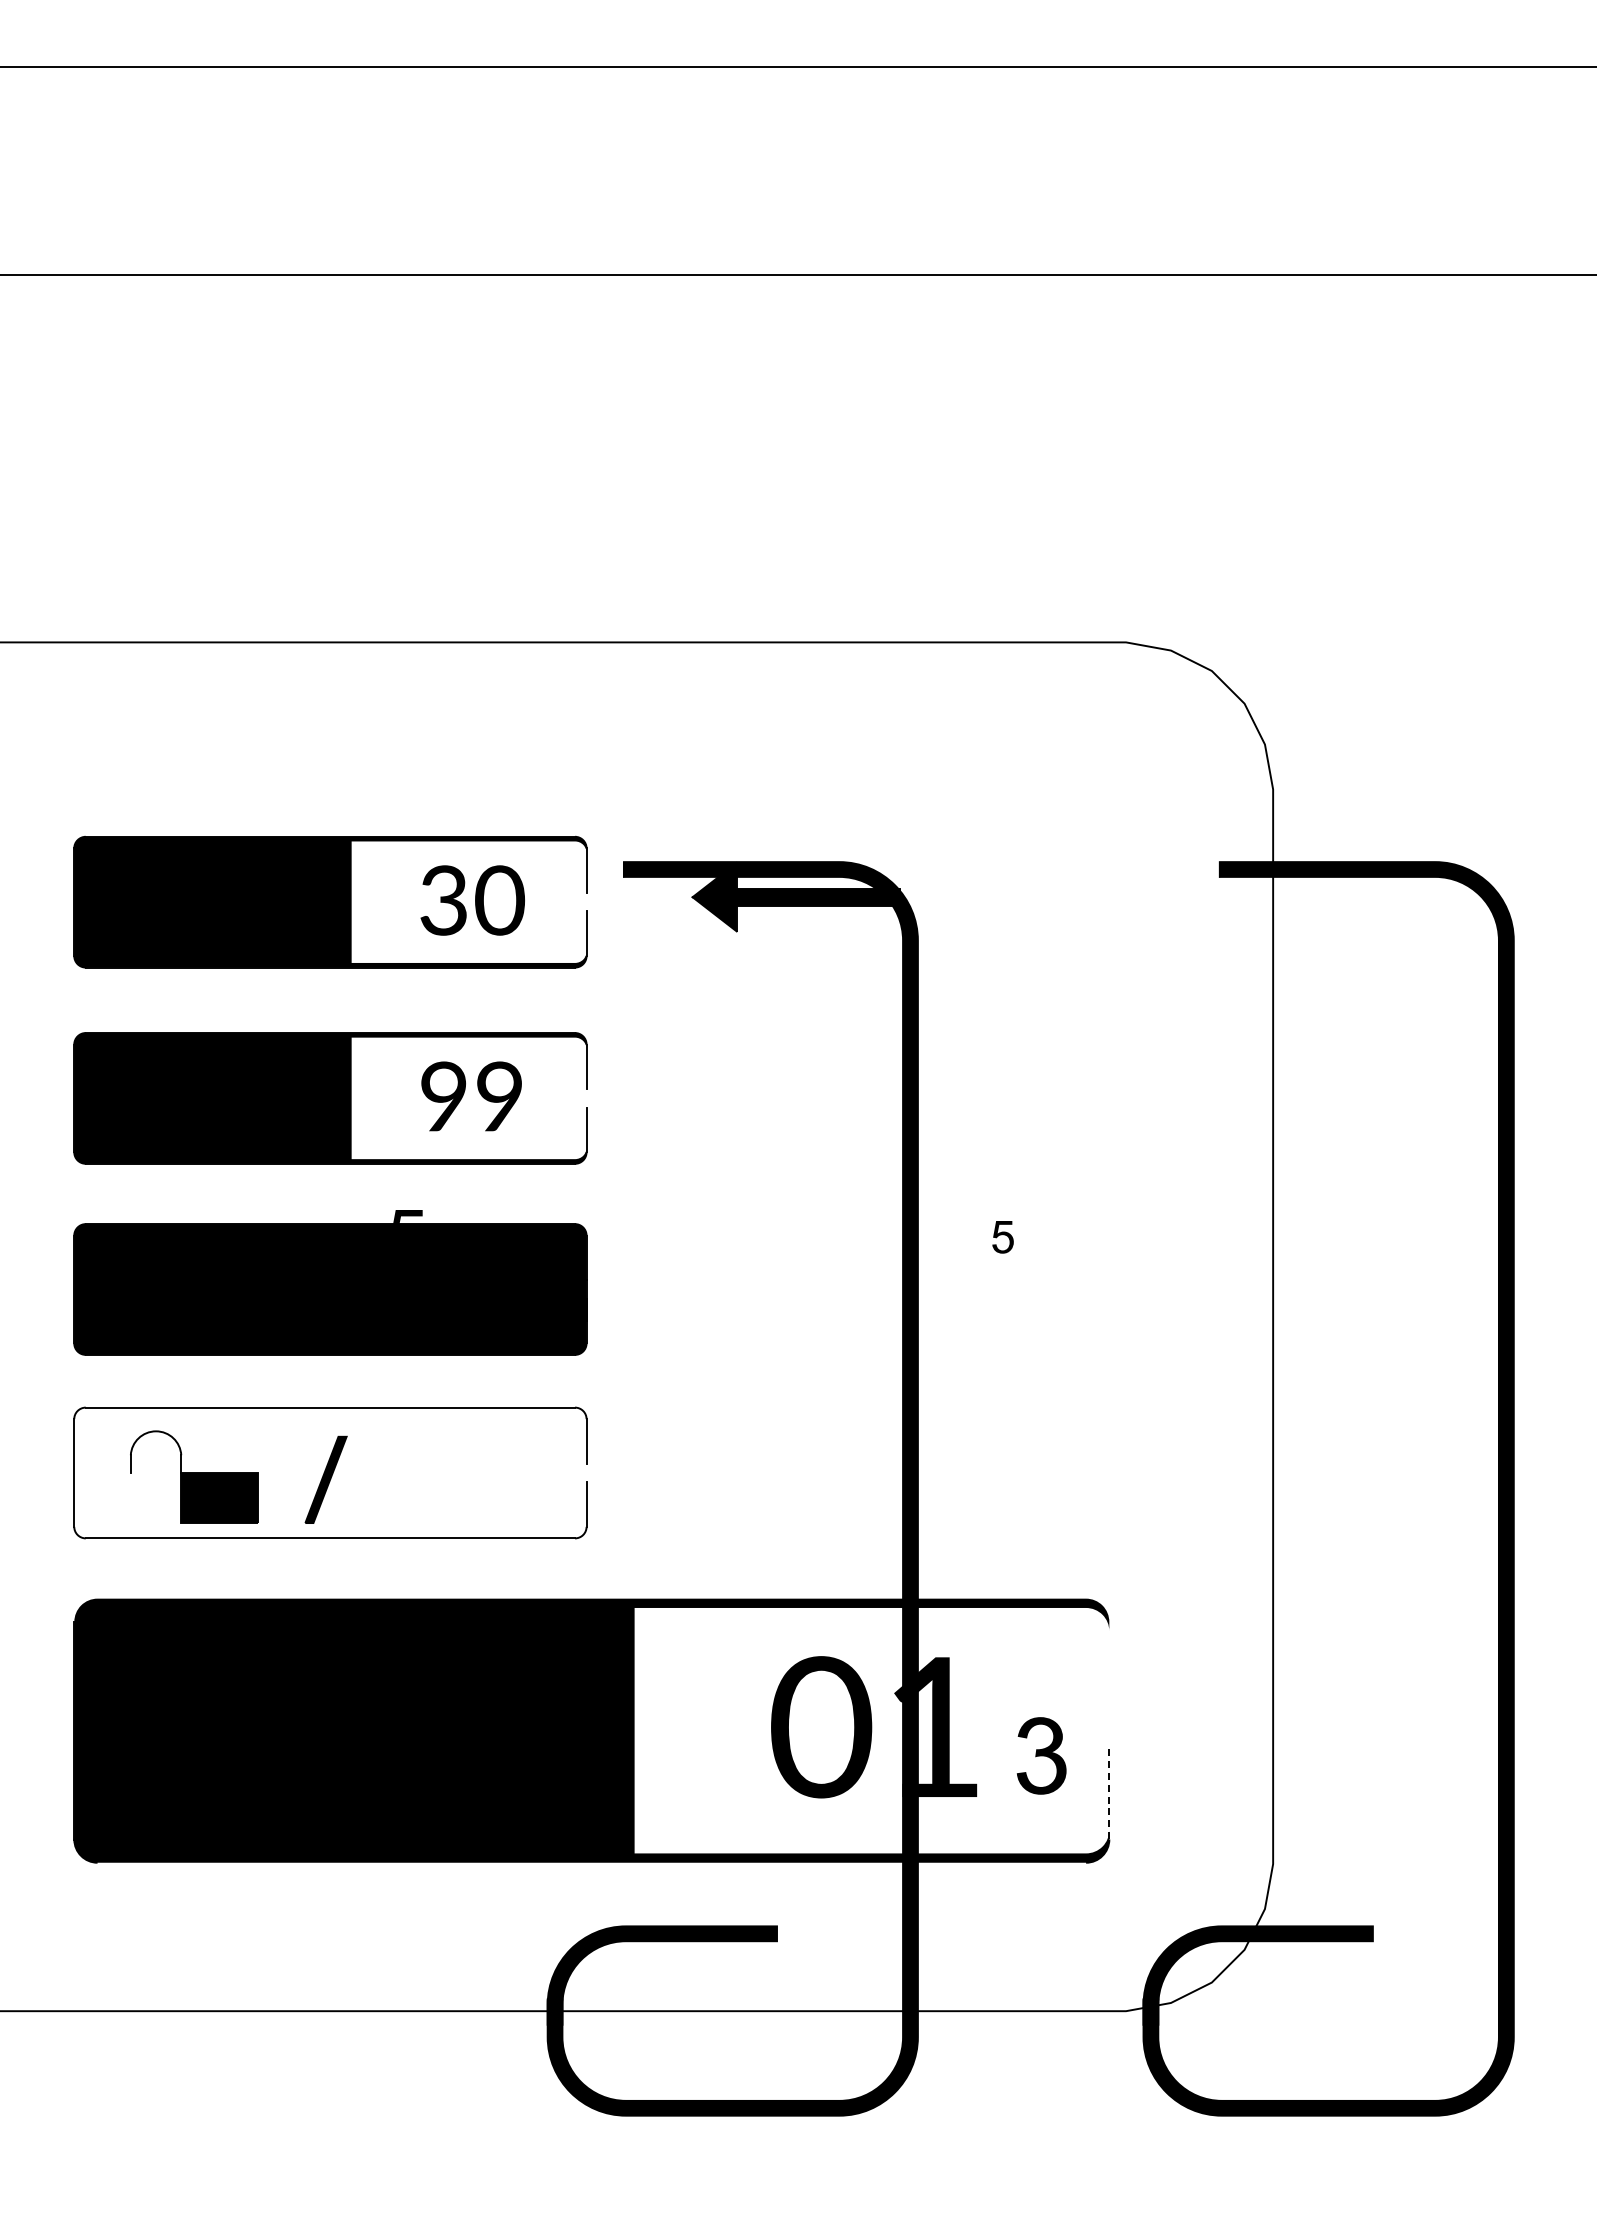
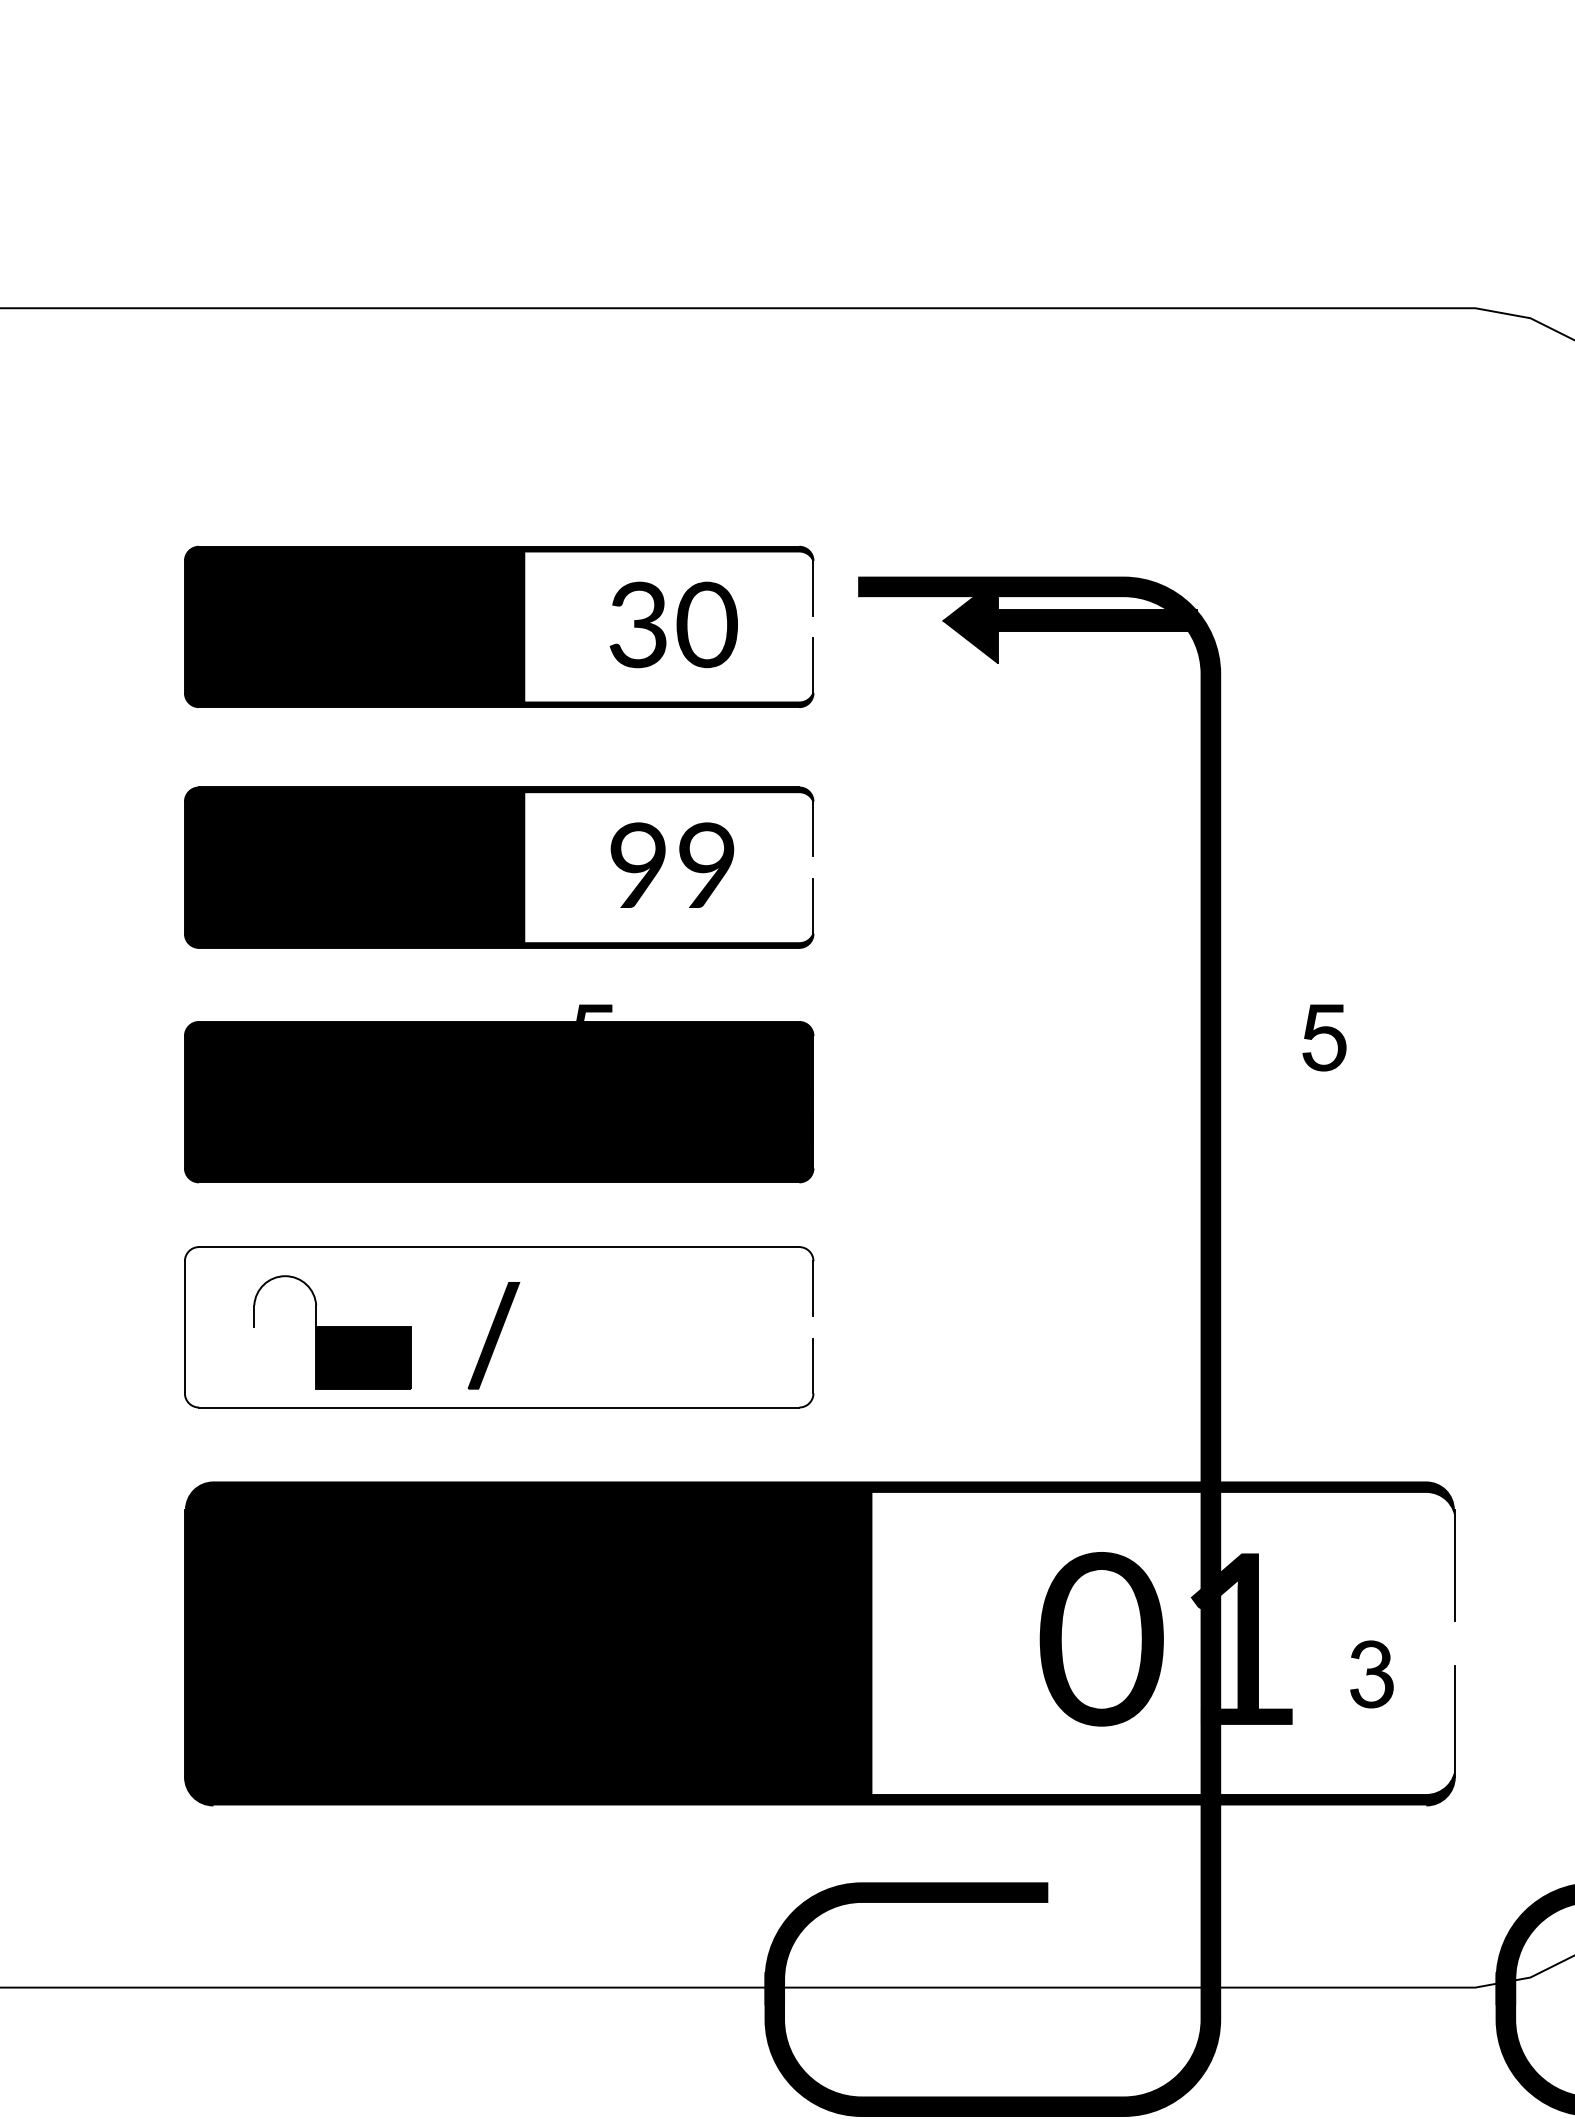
part: (1002, 1237) -> (1323, 1038), size x1.67
line: (1109, 1666) -> (1455, 1564), added
part: (1041, 1755) -> (1371, 1673), size x0.71
line: (1109, 1794) -> (1455, 1721), dashed -> solid

